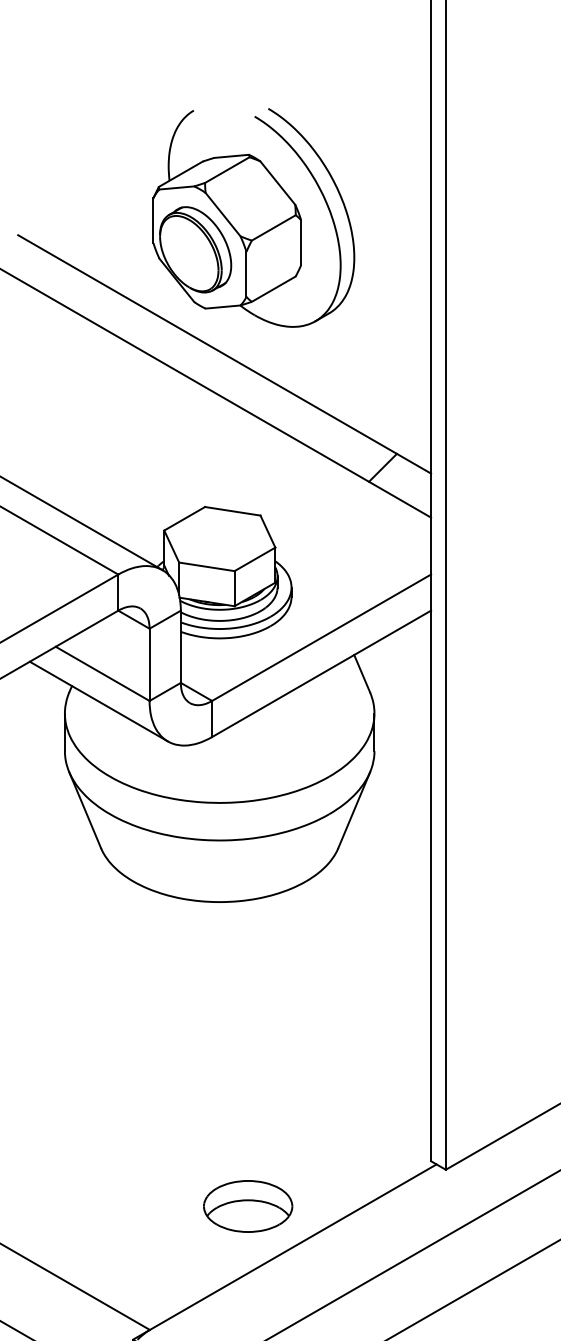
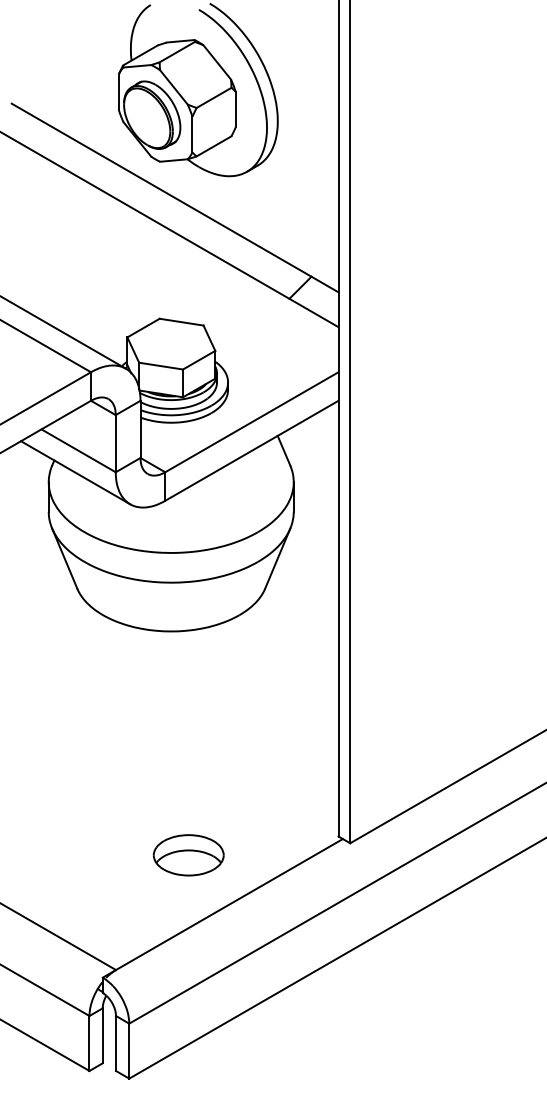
part: (247, 1206) -> (188, 855), moved

